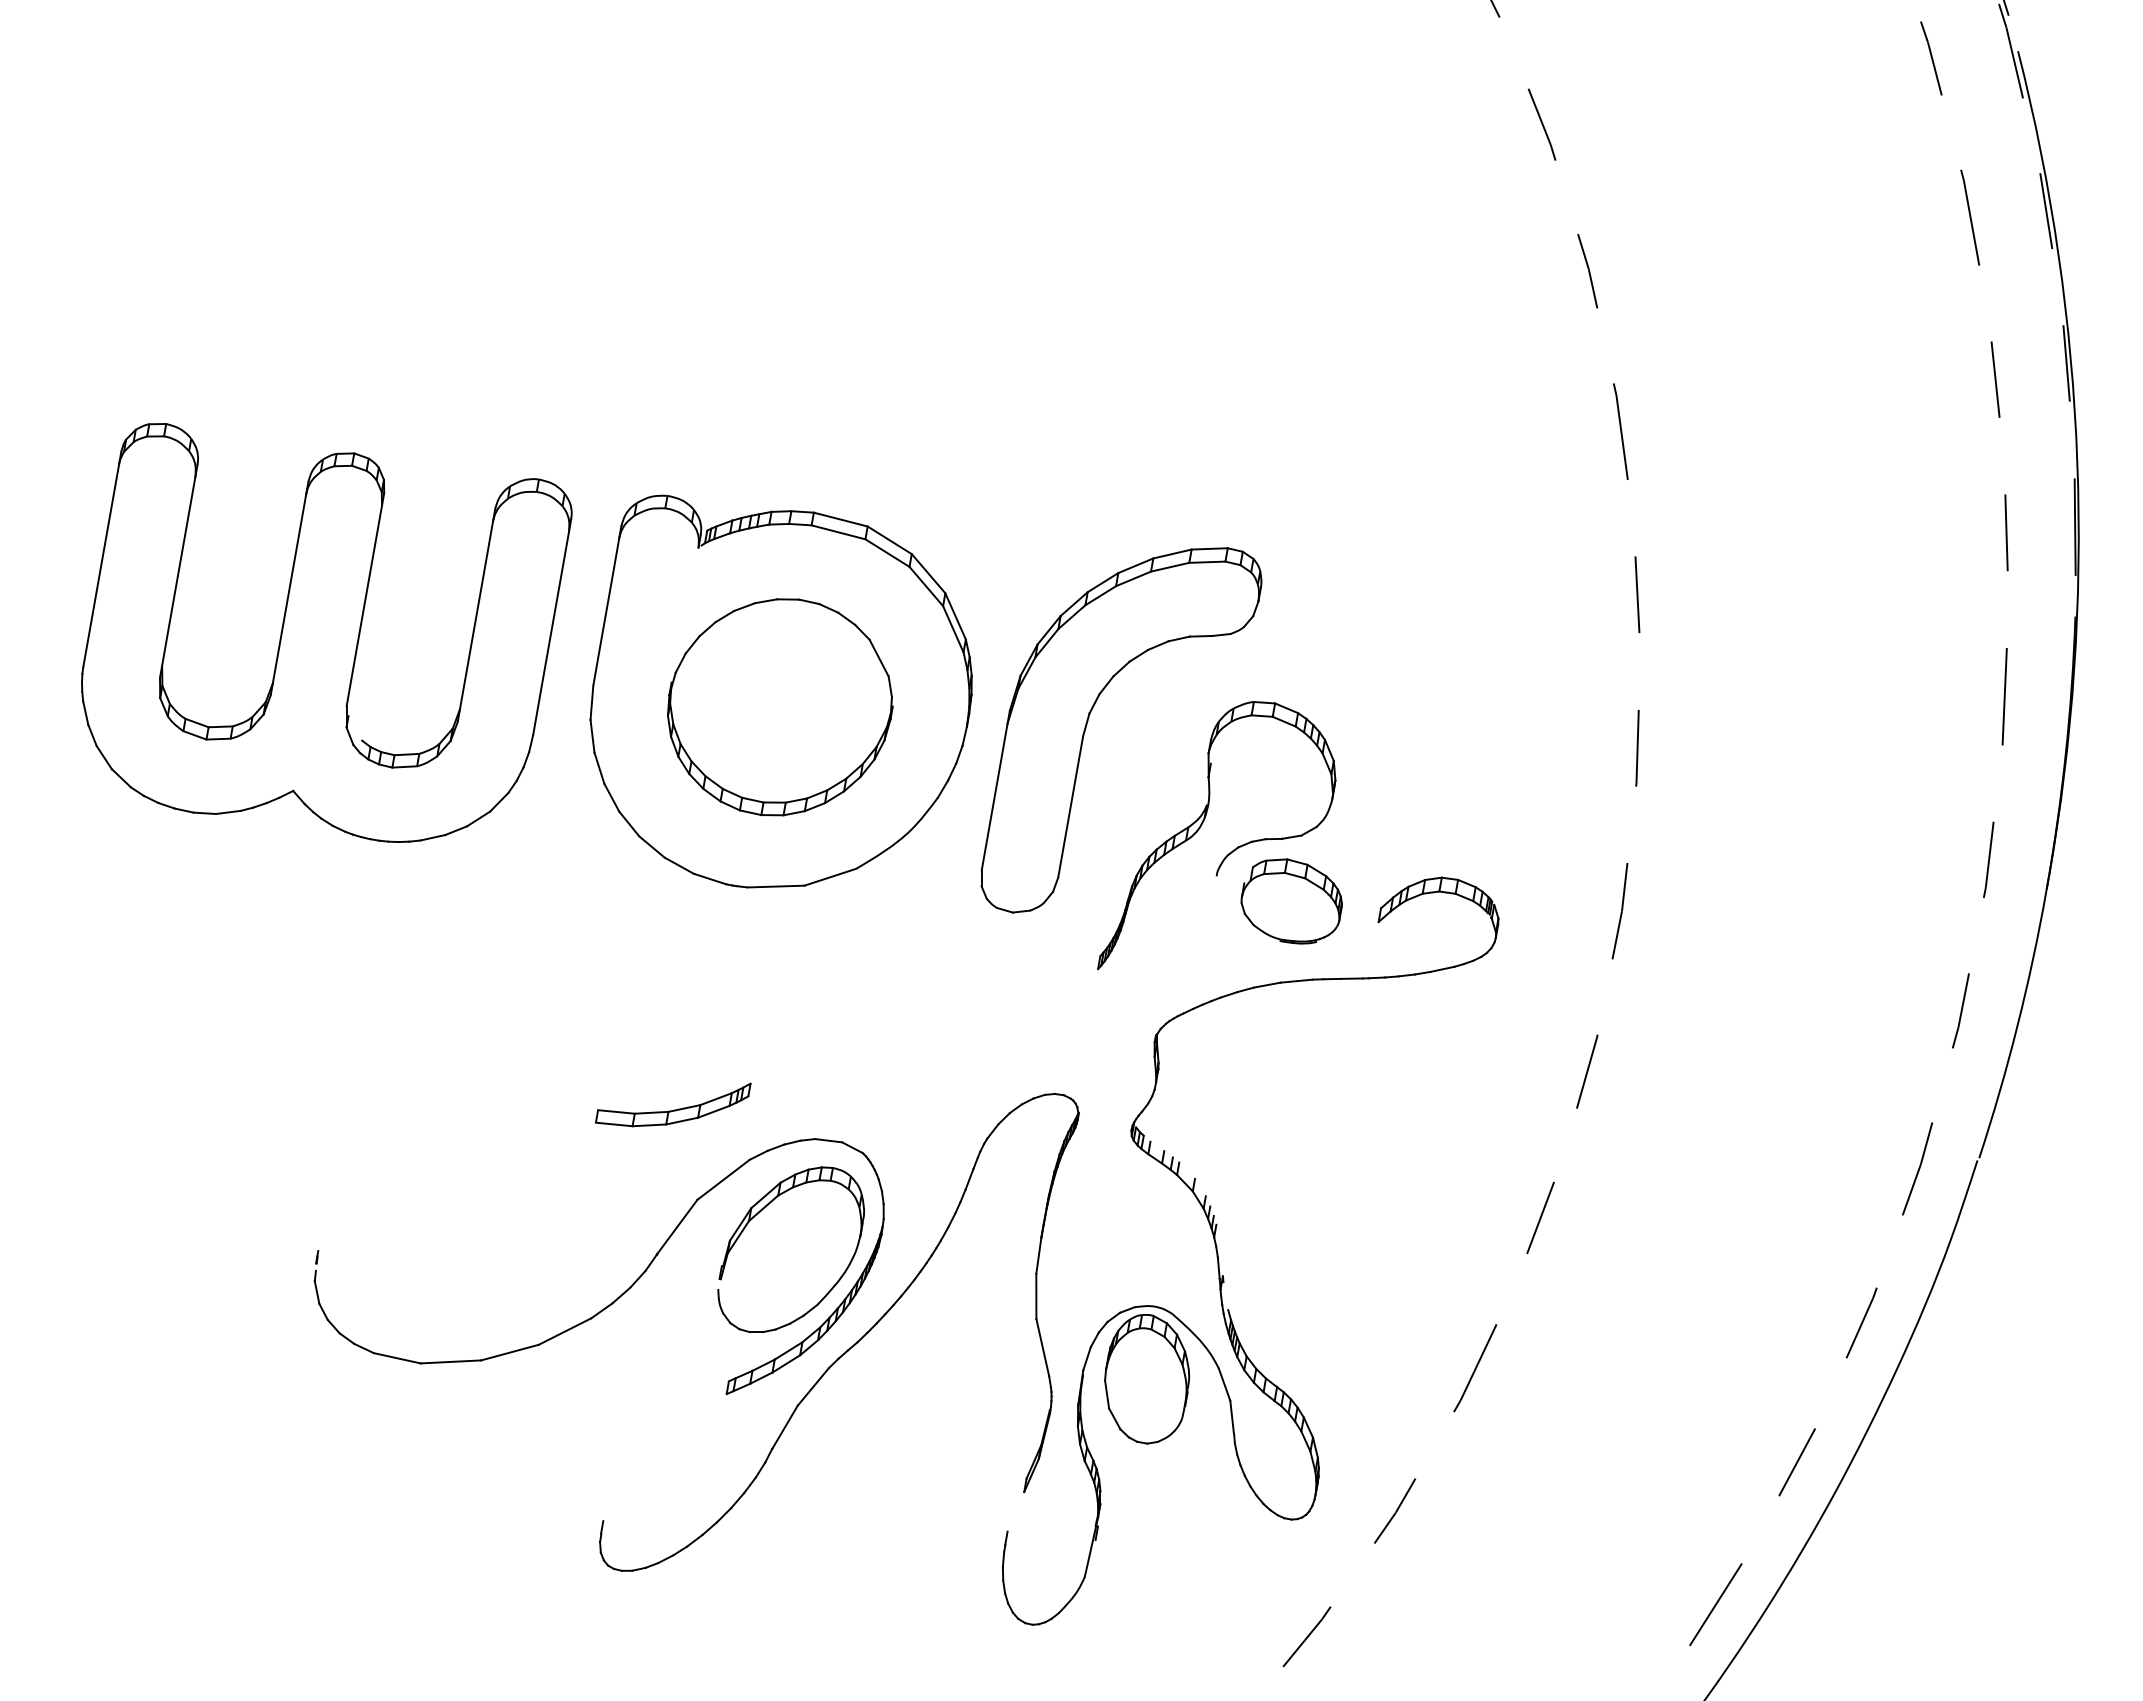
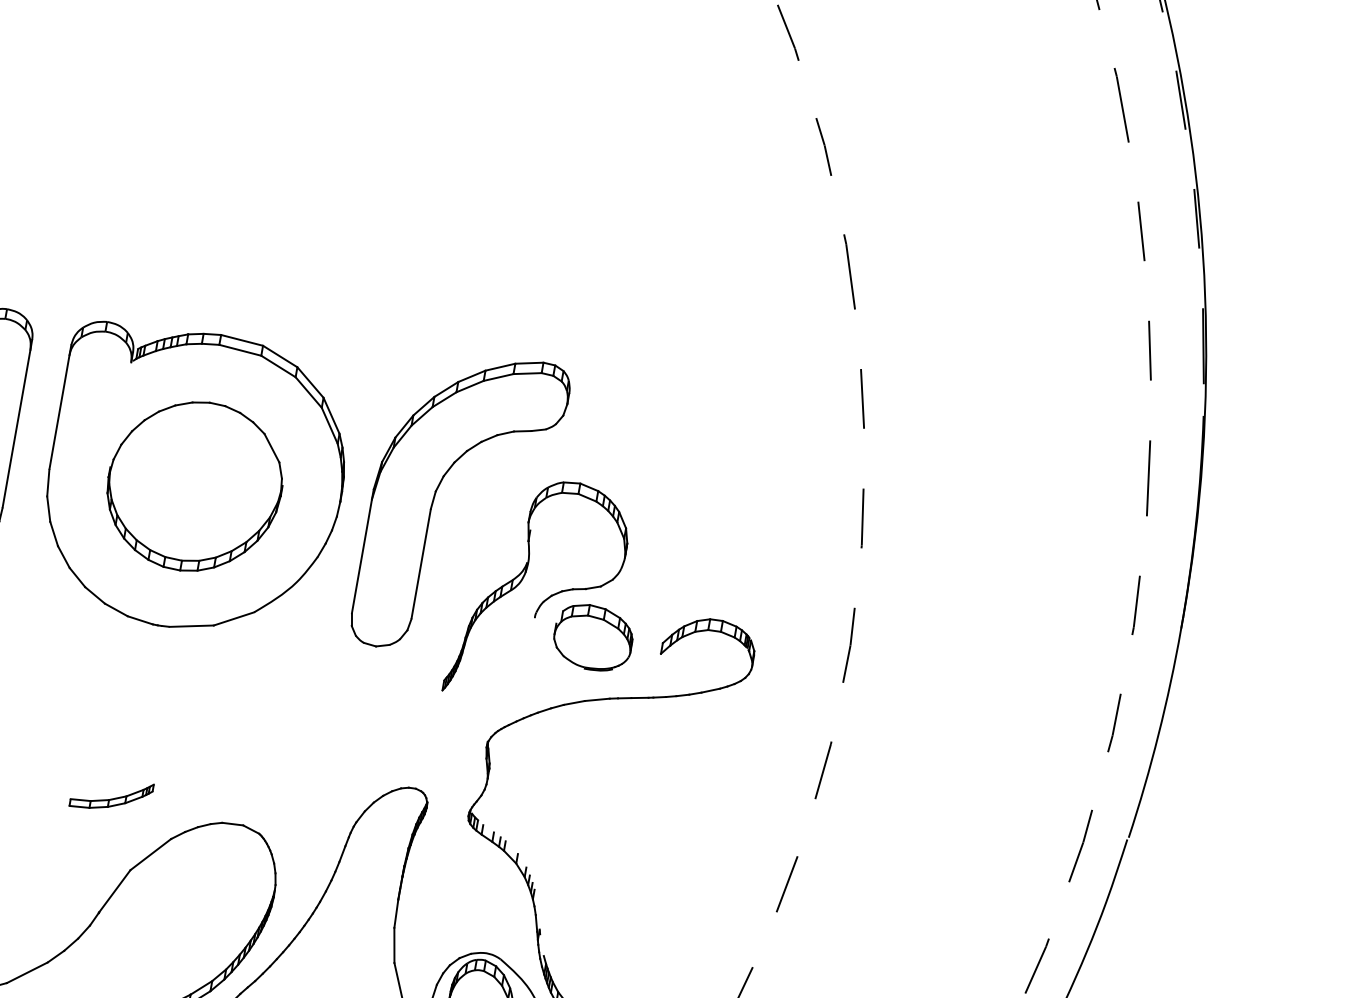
part: (673, 1104) -> (111, 795), size x0.7
part: (758, 1214) -> (178, 881), removed

